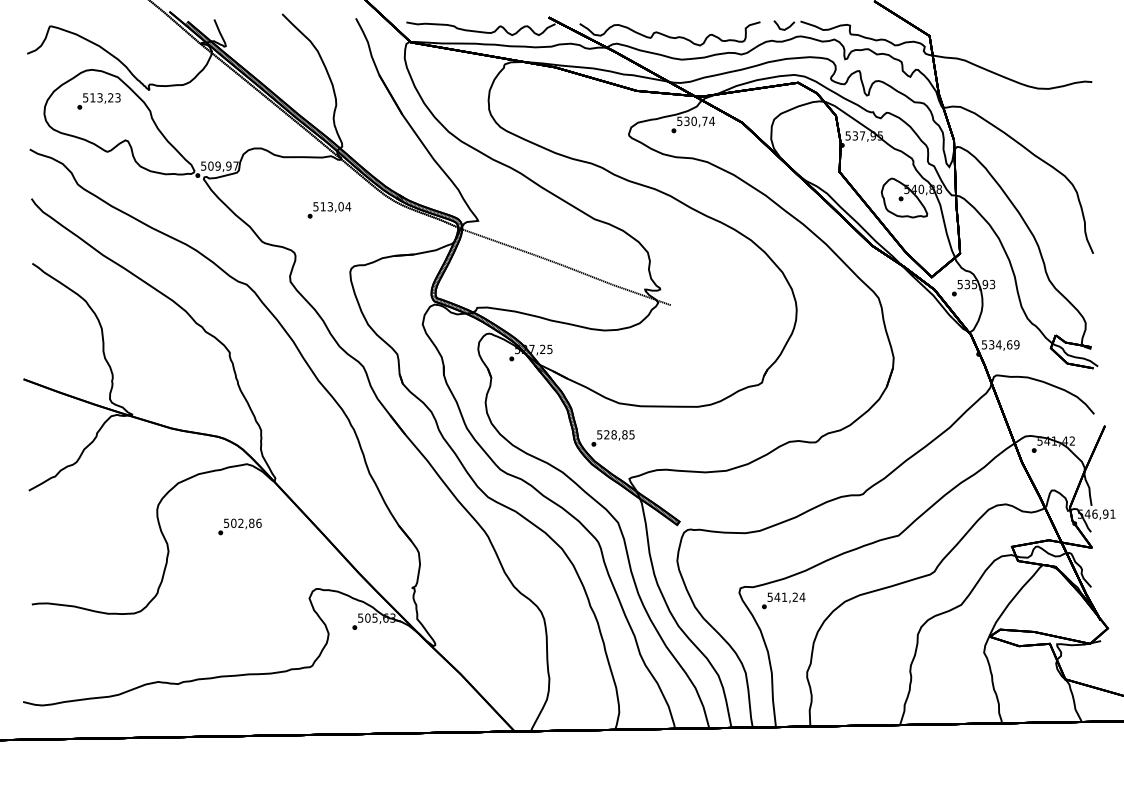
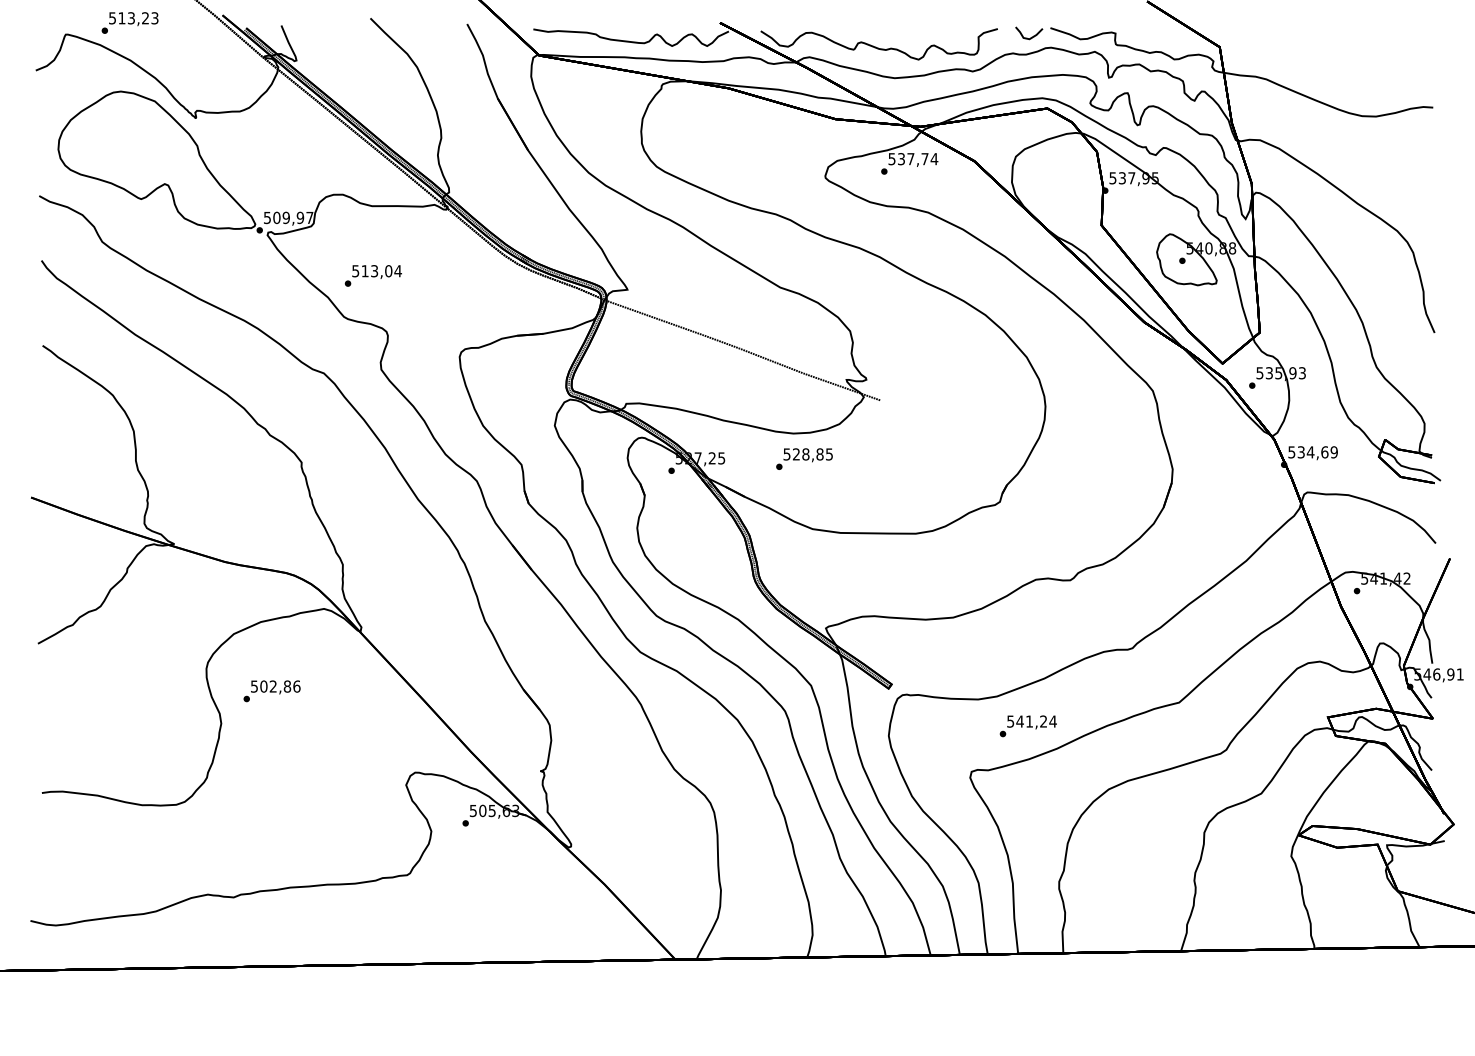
text: (98, 101) -> (129, 22), moved
text: (693, 121) -> (910, 159), 530,74 -> 537,74
text: (328, 210) -> (372, 275), moved
text: (613, 437) -> (804, 458), moved
text: (239, 527) -> (271, 691), moved
text: (783, 601) -> (1027, 726), moved

